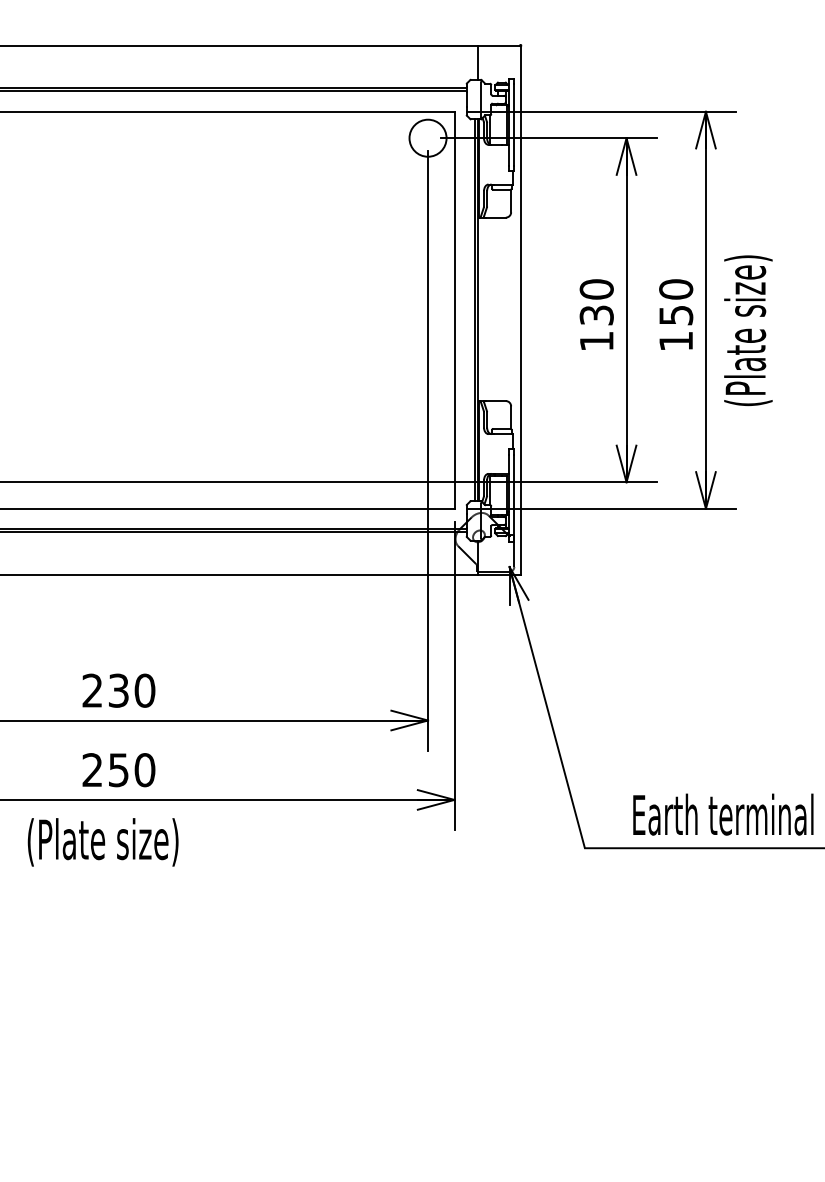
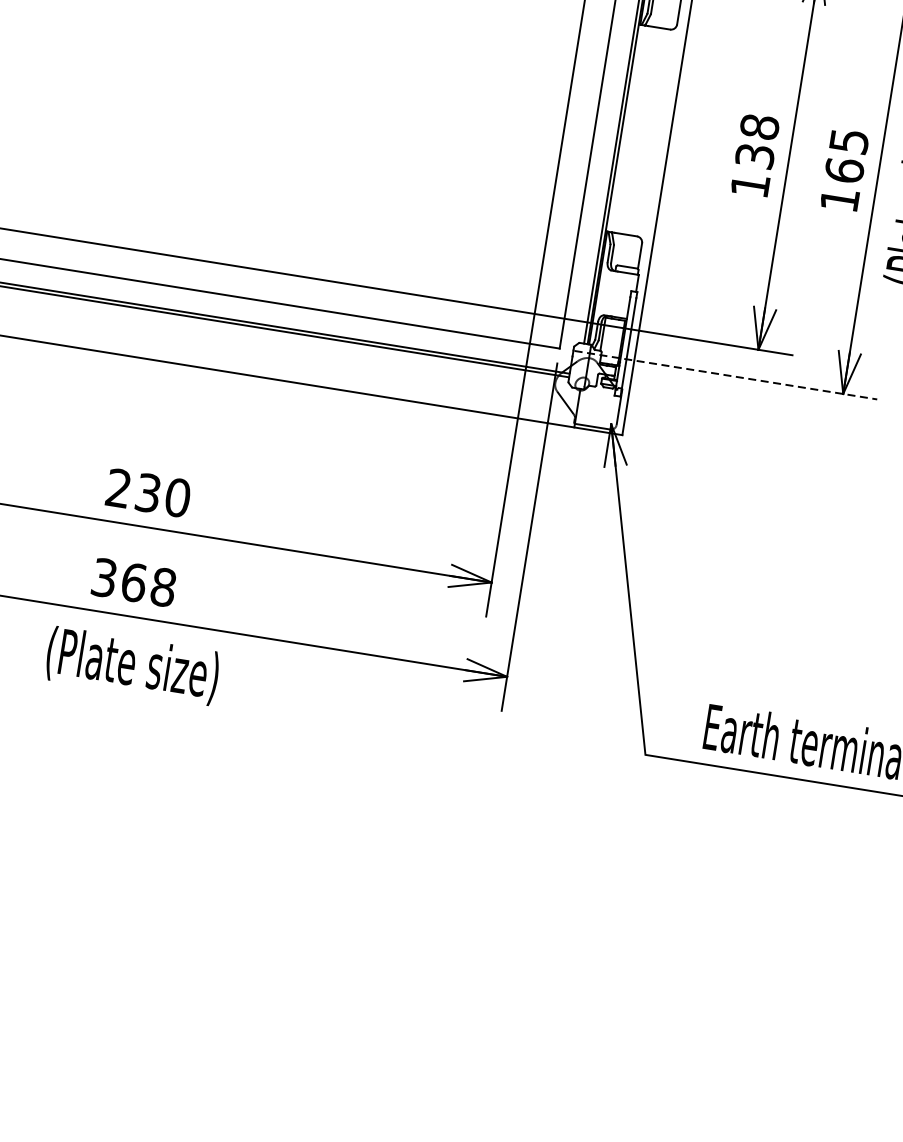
text: (596, 289) -> (759, 126), 130 -> 138
text: (676, 302) -> (847, 156), 150 -> 165
line: (602, 508) -> (726, 374), solid -> dashed
text: (118, 770) -> (133, 582), 250 -> 368
text: (102, 842) -> (131, 665), moved

